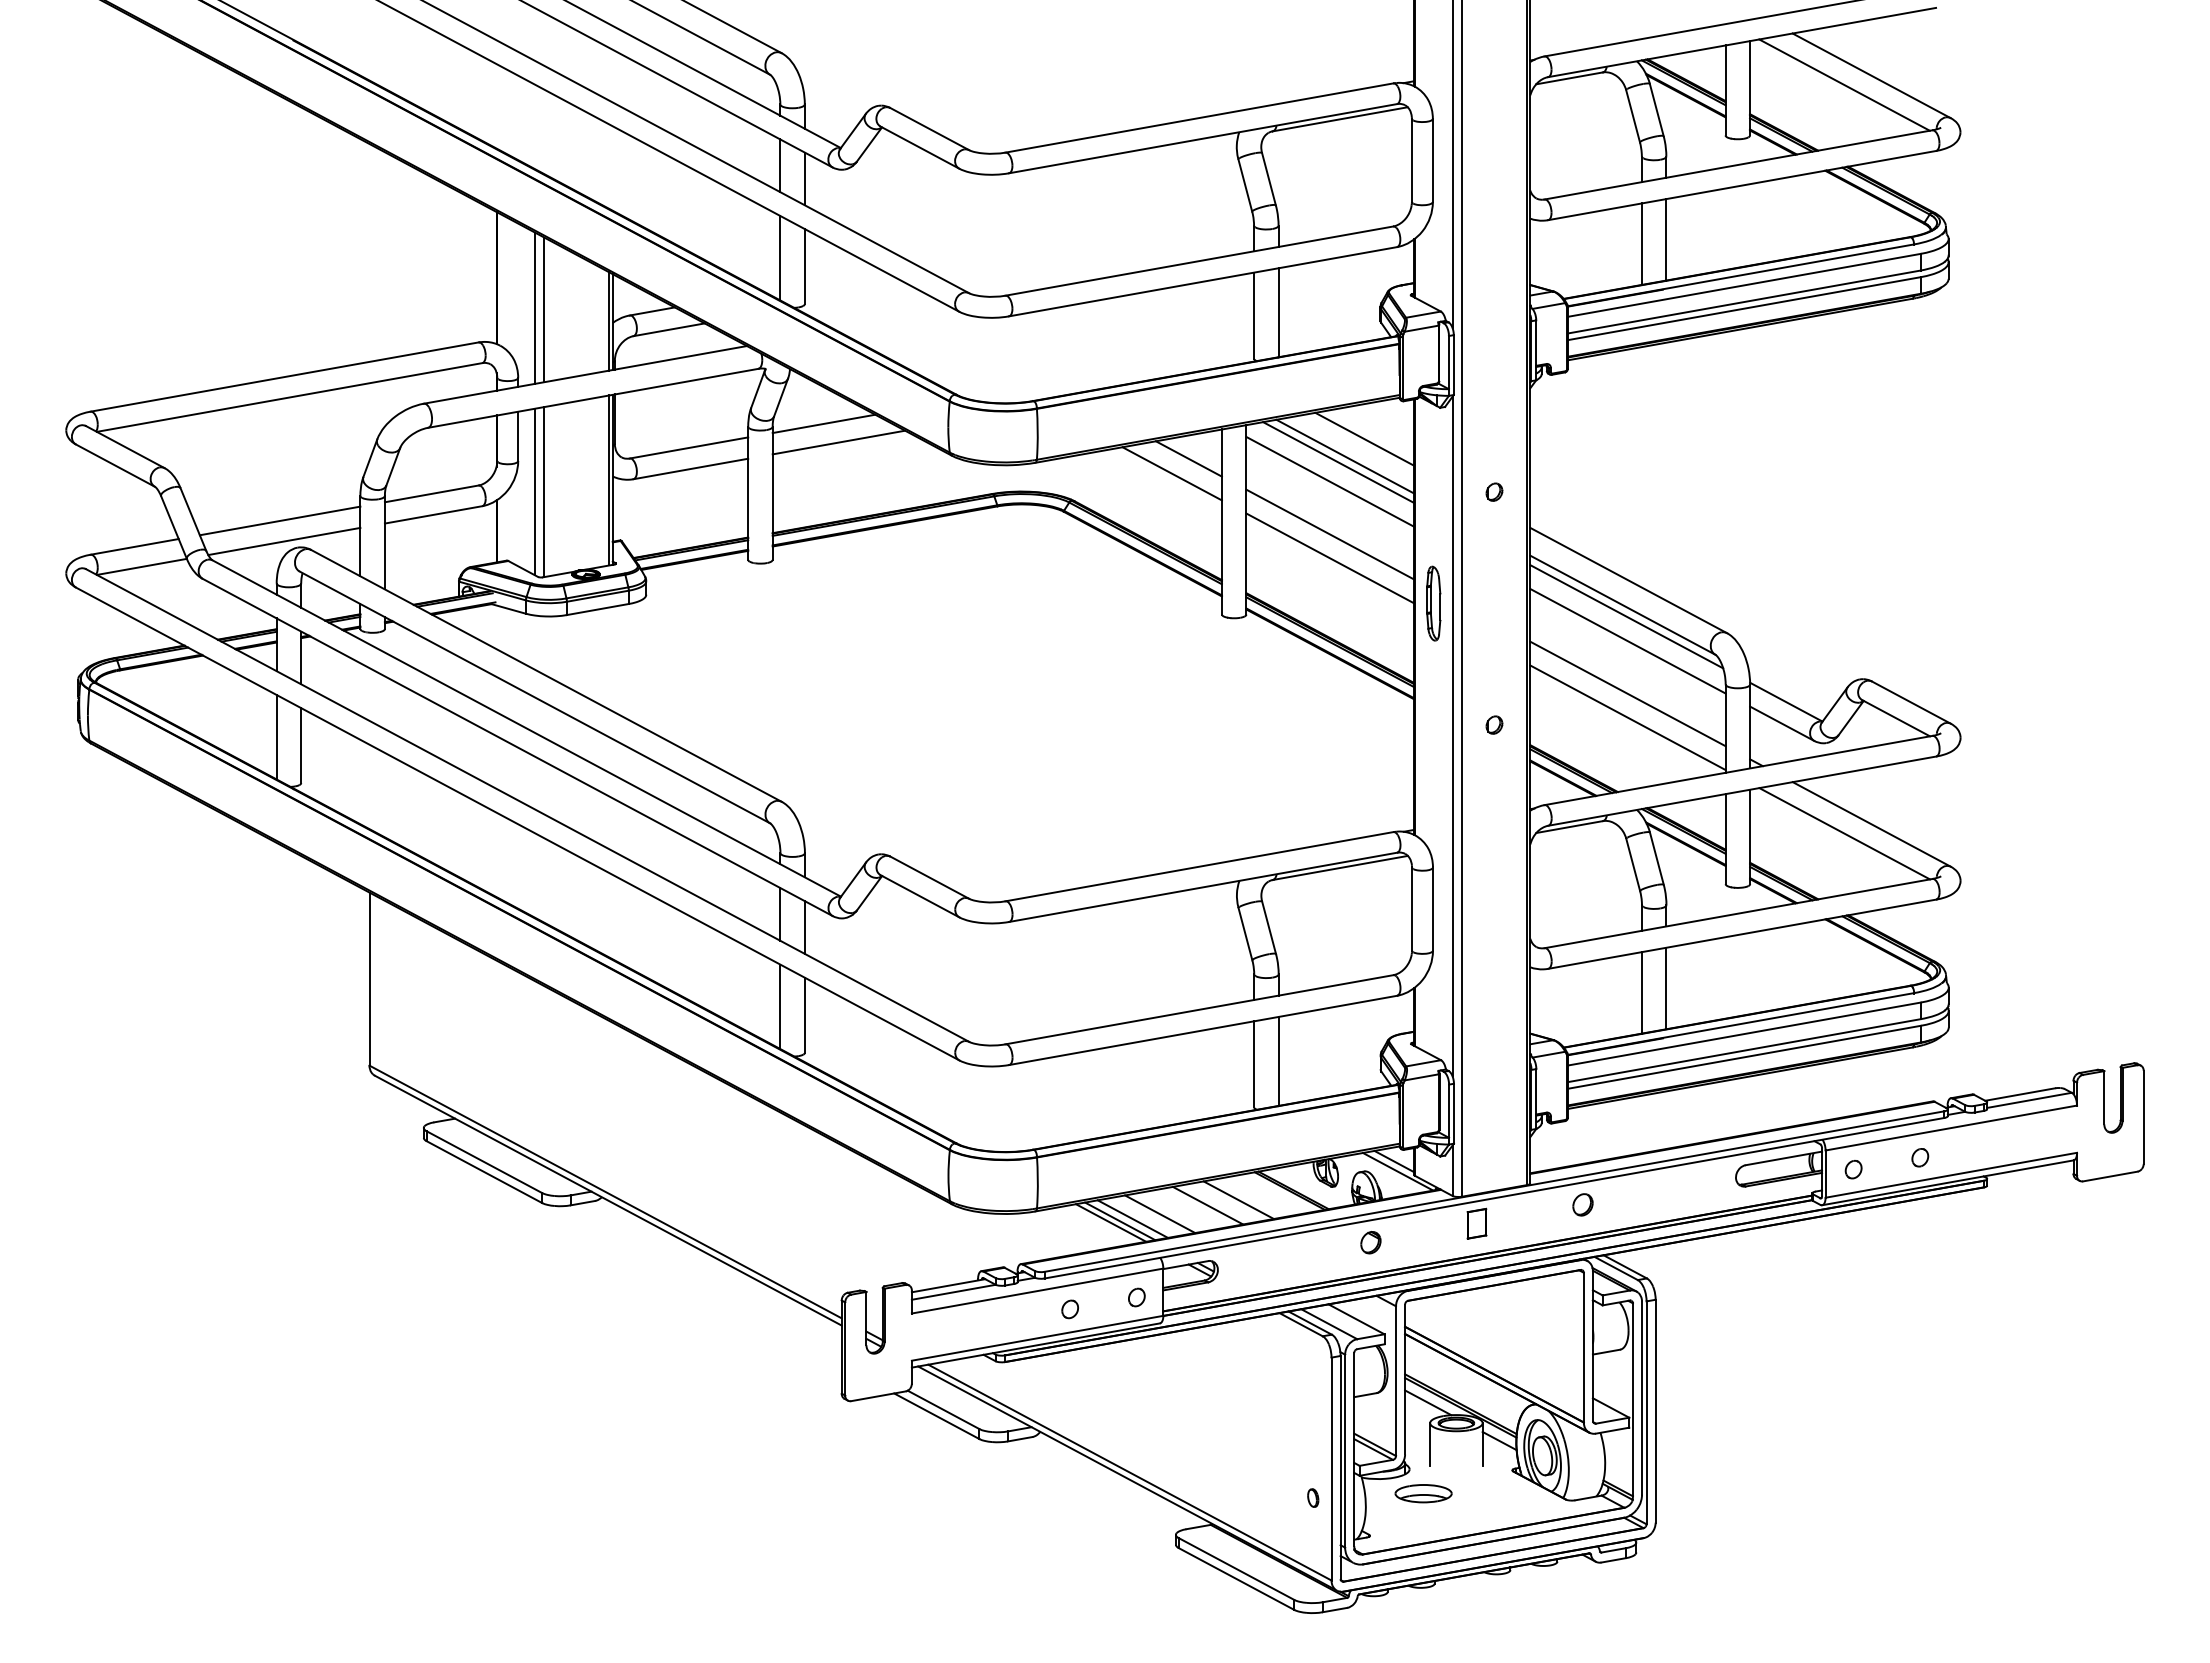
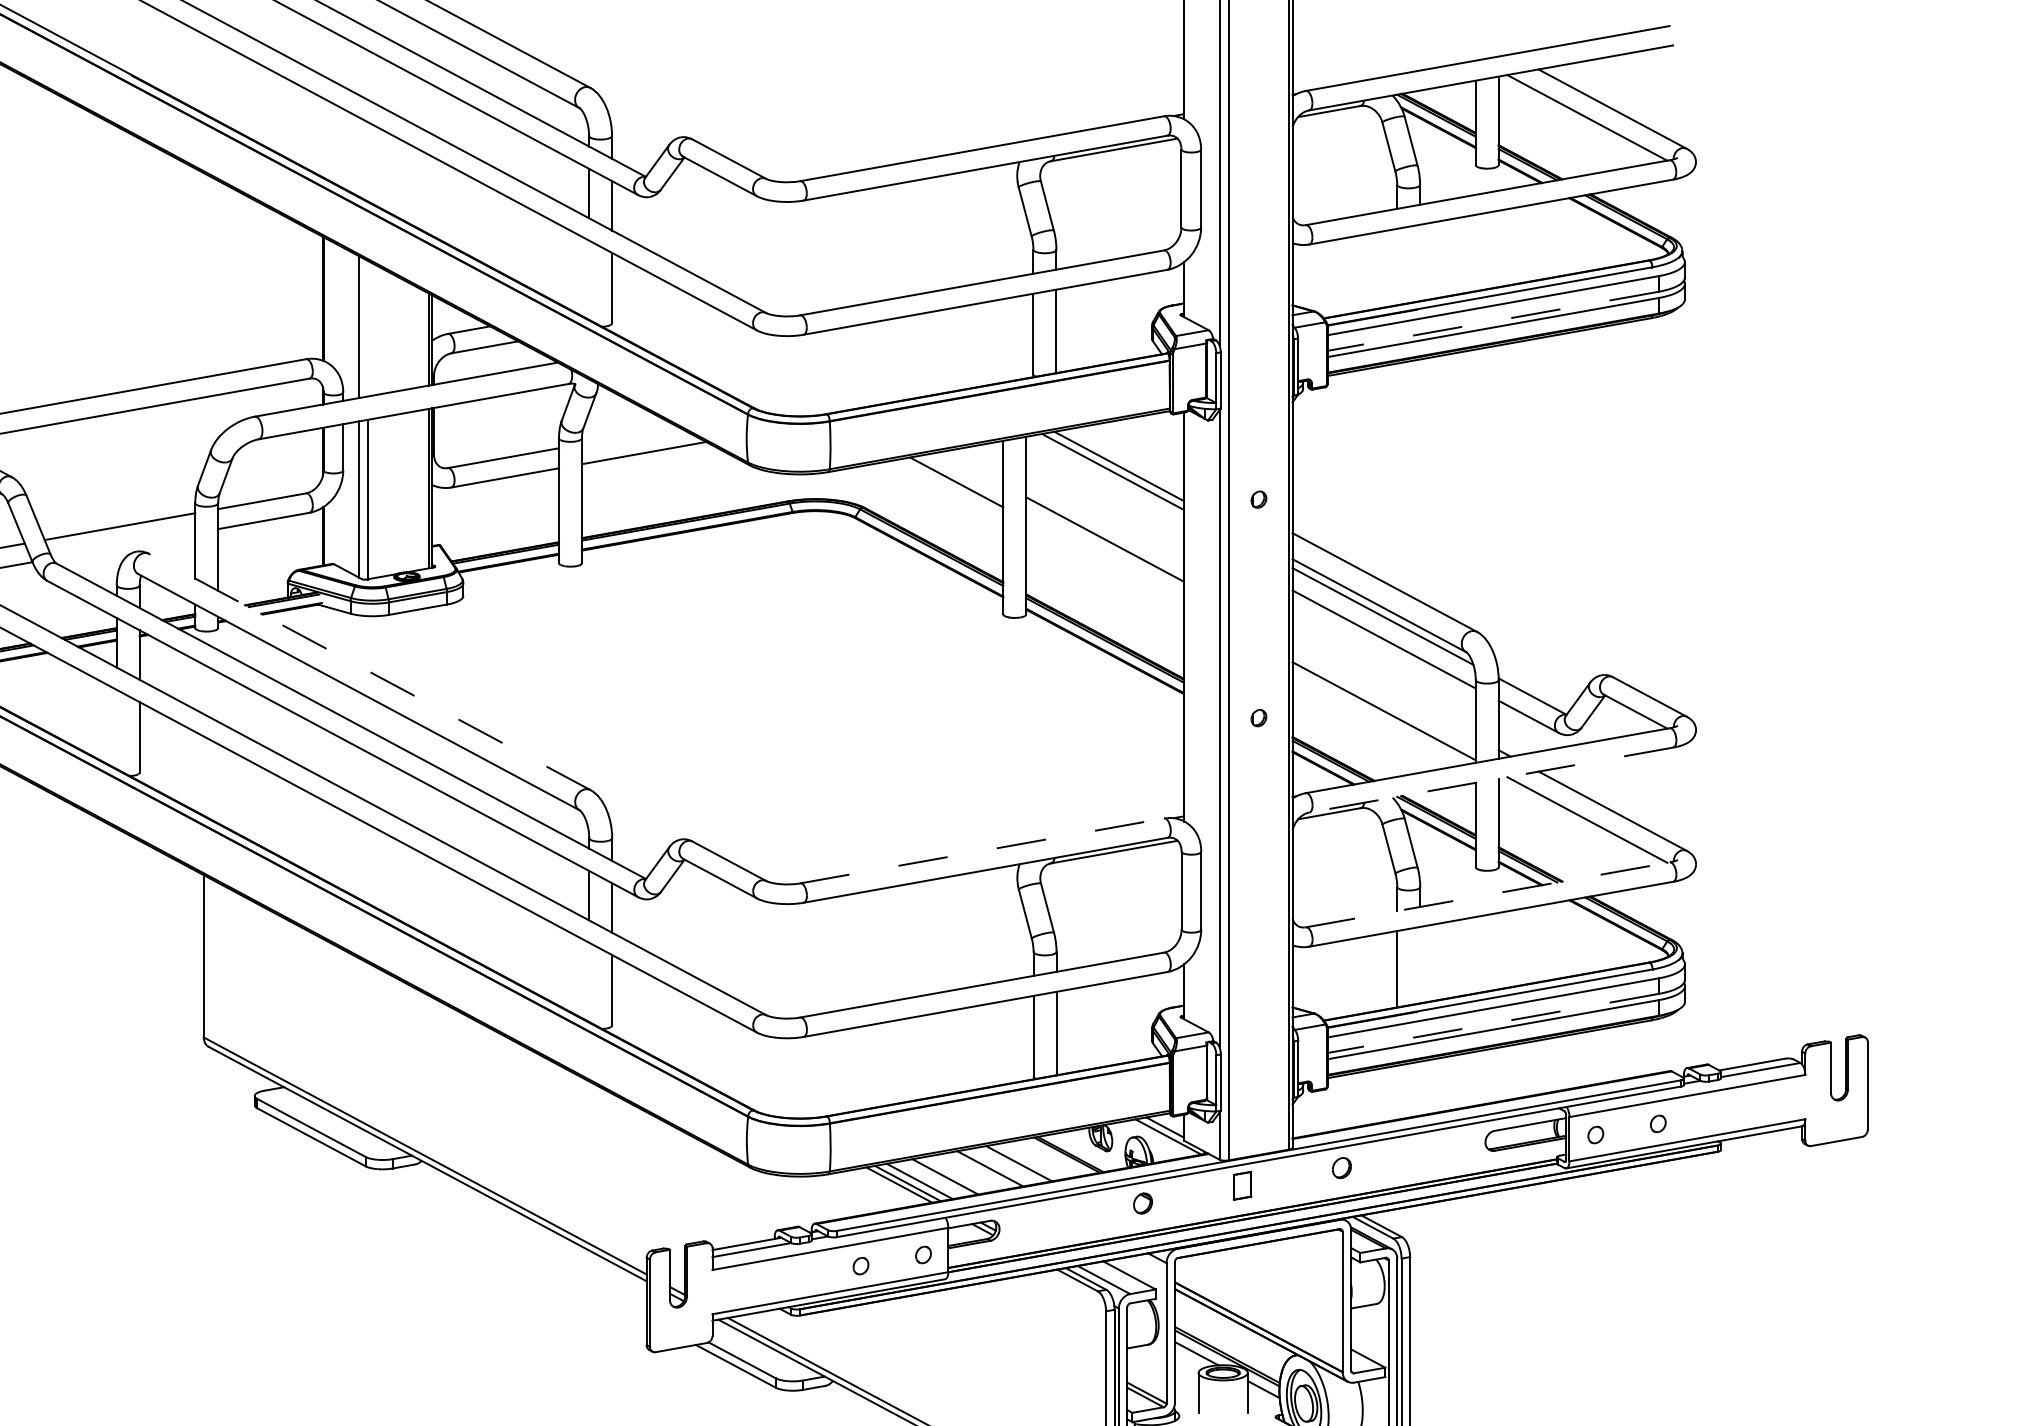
line: (1666, 239) -> (1420, 262), removed
line: (1641, 243) -> (1396, 266), removed
line: (780, 257) -> (589, 279), removed
line: (1743, 302) -> (1492, 321), solid -> dashed
line: (544, 309) -> (367, 328), removed
line: (823, 423) -> (629, 435), removed
line: (1364, 438) -> (1137, 449), removed
line: (1188, 458) -> (971, 468), removed
line: (1330, 481) -> (1105, 489), removed
line: (284, 541) -> (124, 545), removed
line: (1330, 558) -> (1105, 561), removed
part: (1433, 603) -> (1201, 604), removed
line: (546, 675) -> (369, 671), solid -> dashed
line: (1627, 693) -> (1383, 688), removed
line: (276, 737) -> (116, 729), removed
line: (1741, 791) -> (1490, 780), solid -> dashed
line: (1199, 866) -> (982, 850), solid -> dashed
line: (1739, 913) -> (1488, 894), solid -> dashed
line: (1666, 988) -> (1420, 965), removed
line: (780, 1006) -> (589, 982), removed
line: (1743, 1050) -> (1492, 1023), solid -> dashed

